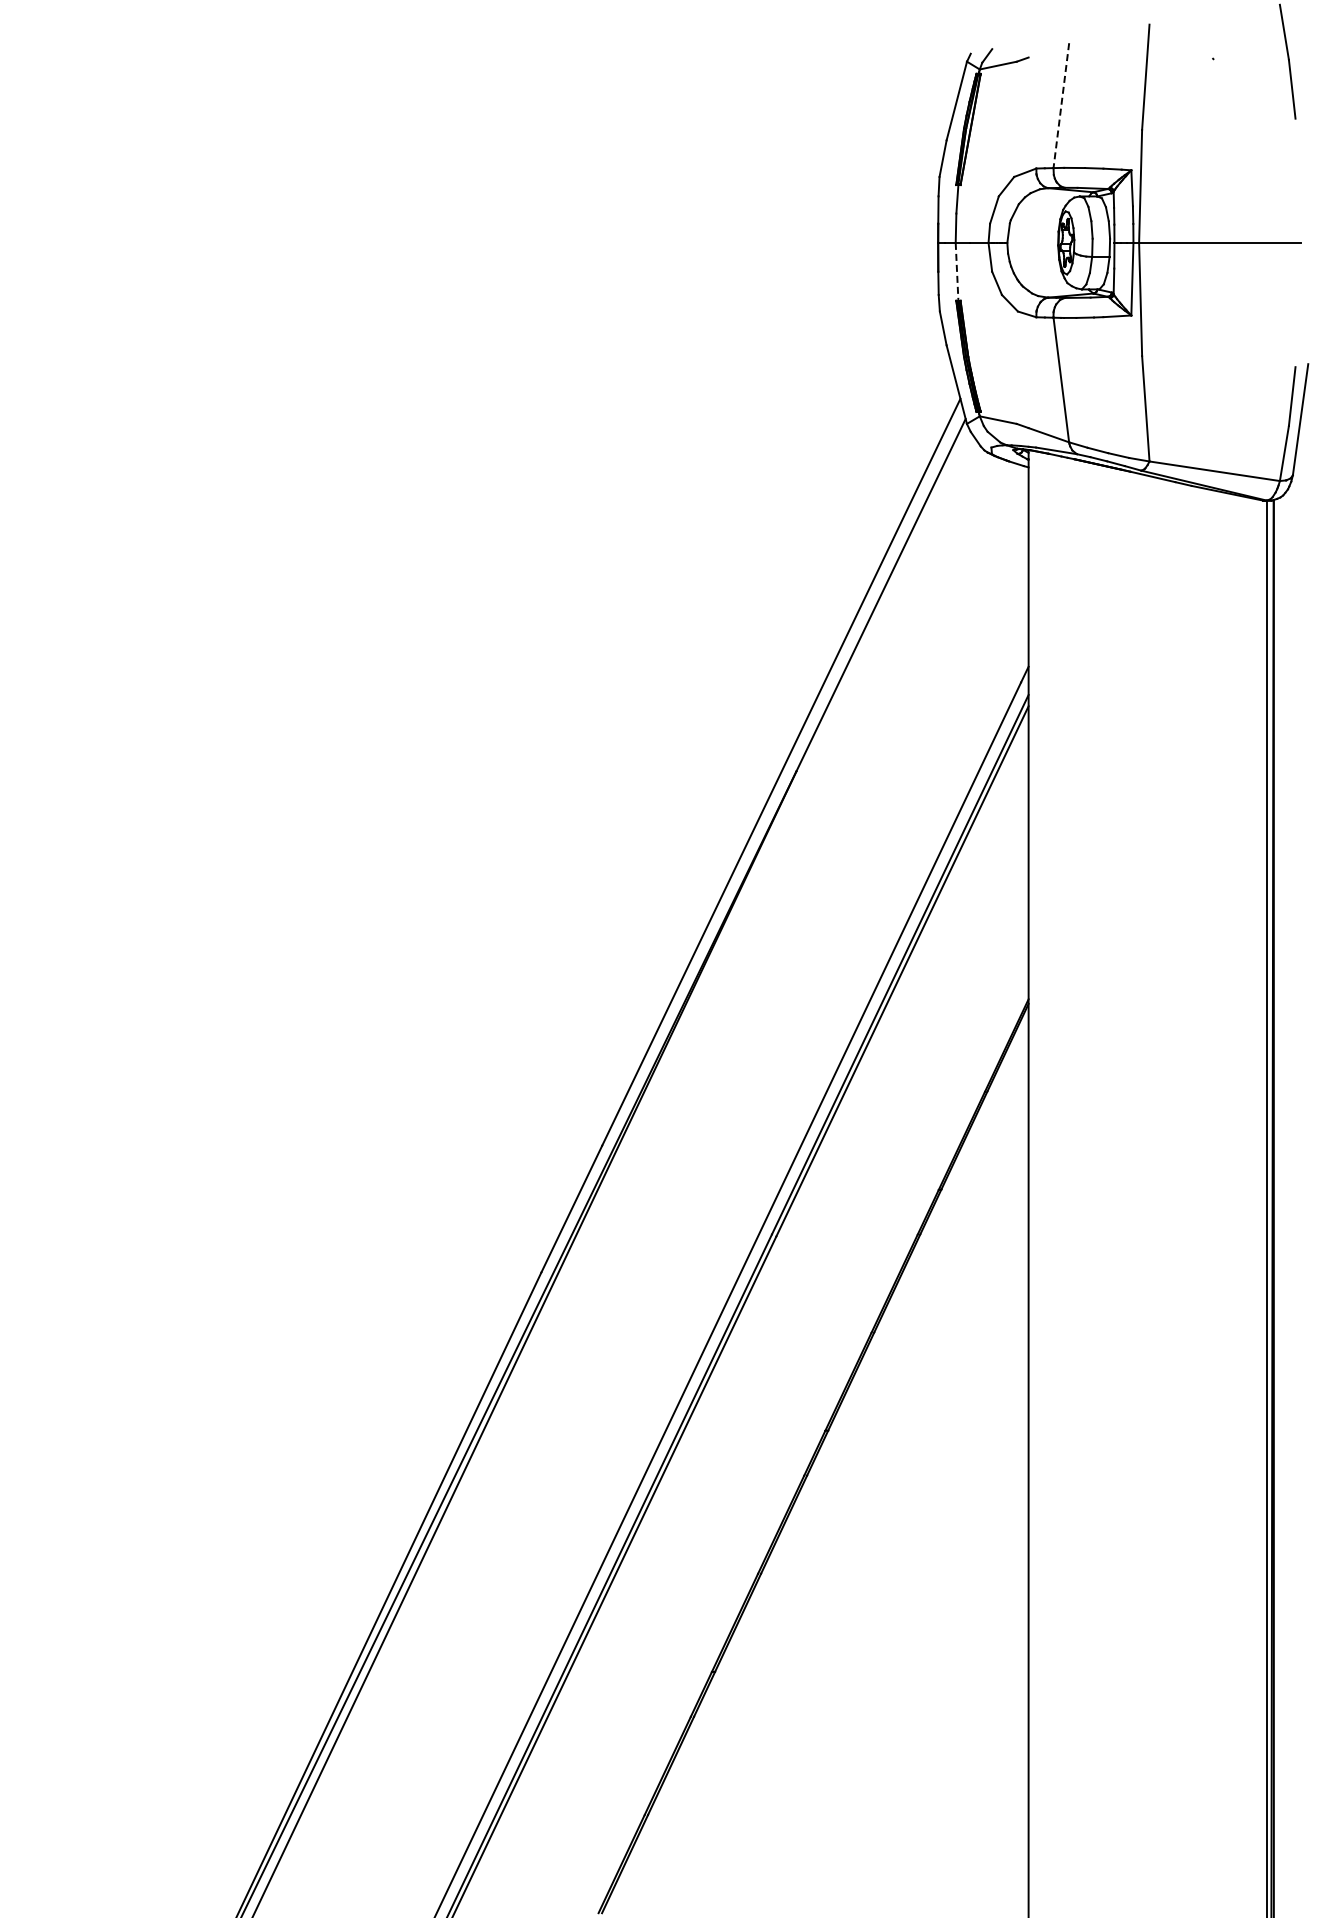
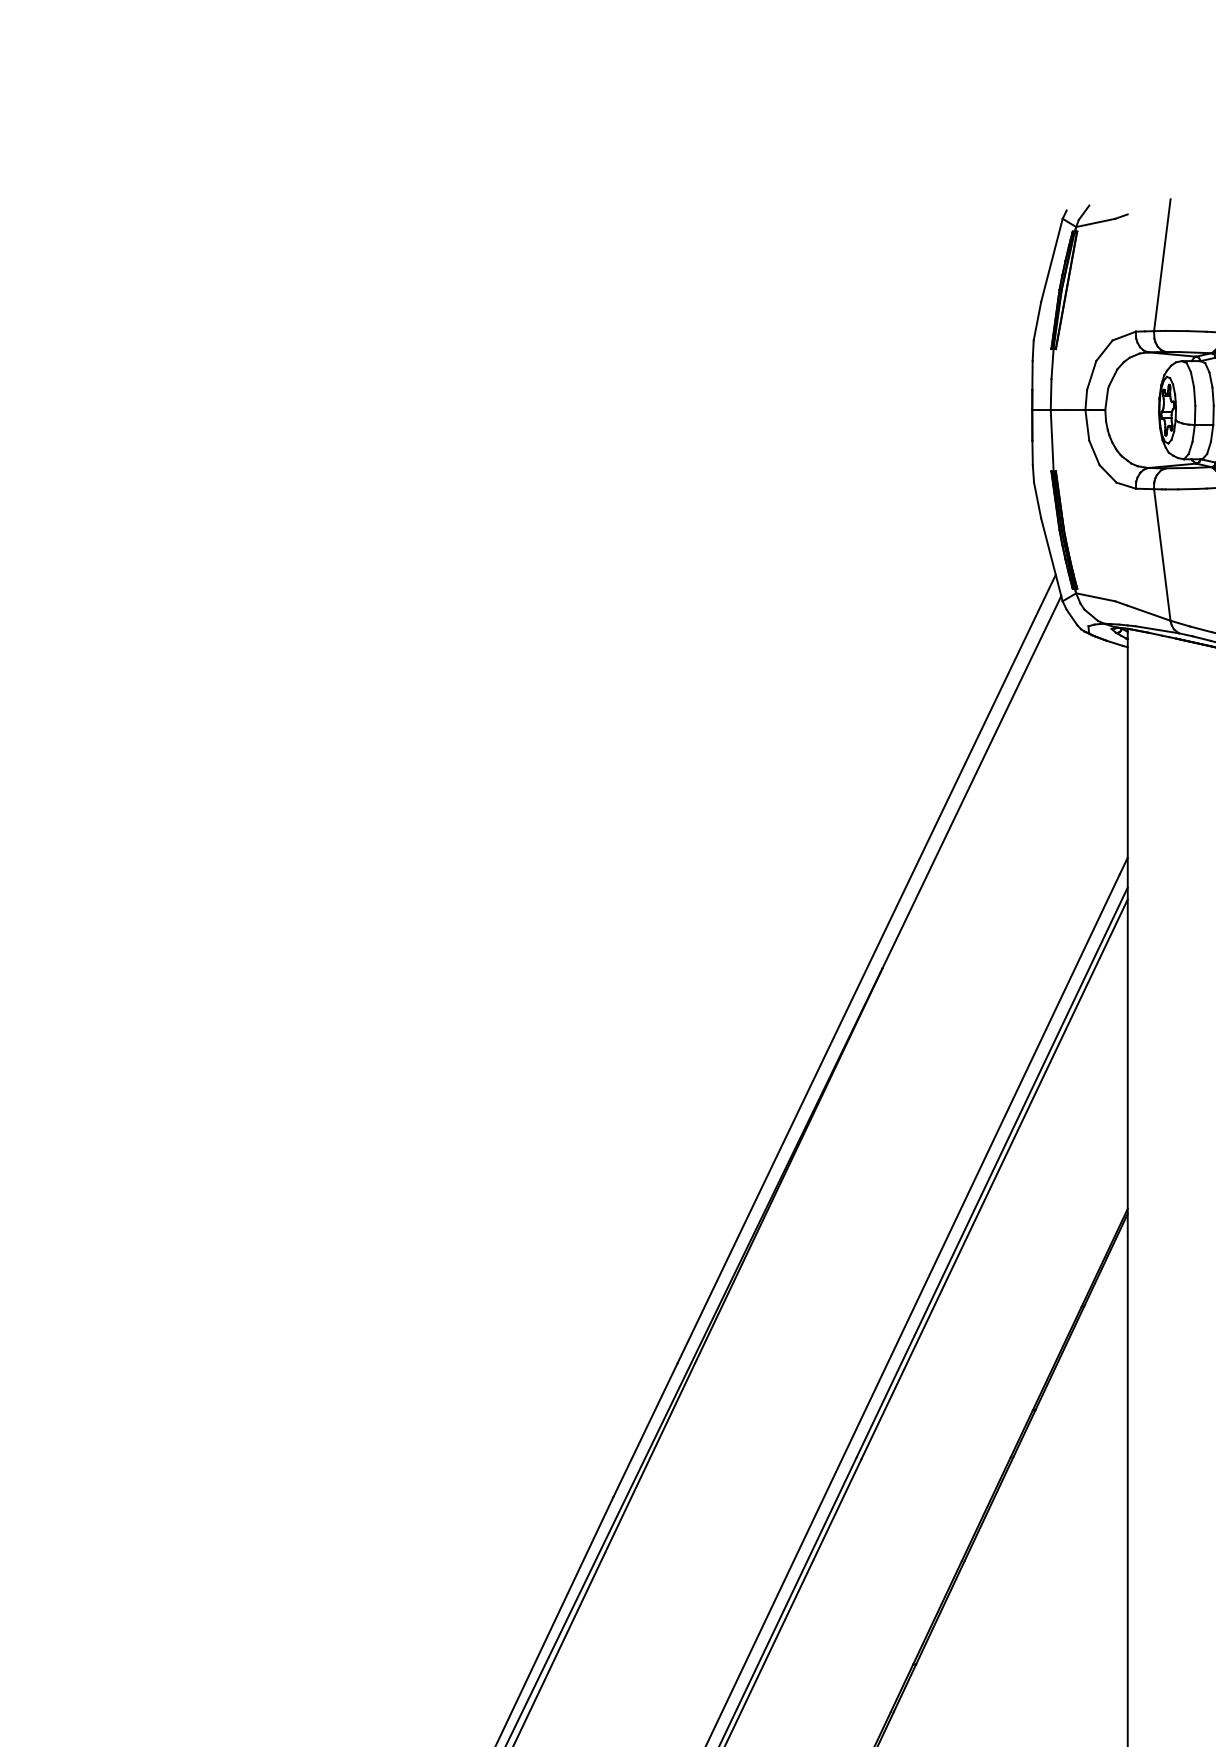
line: (1061, 105) -> (1162, 265), dashed -> solid
line: (957, 272) -> (1052, 441), dashed -> solid

